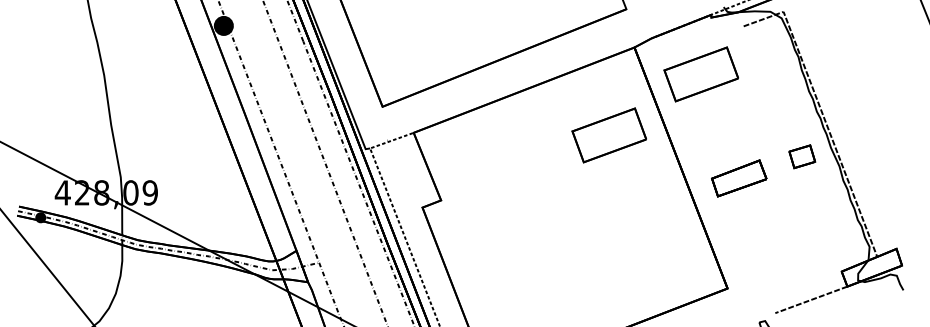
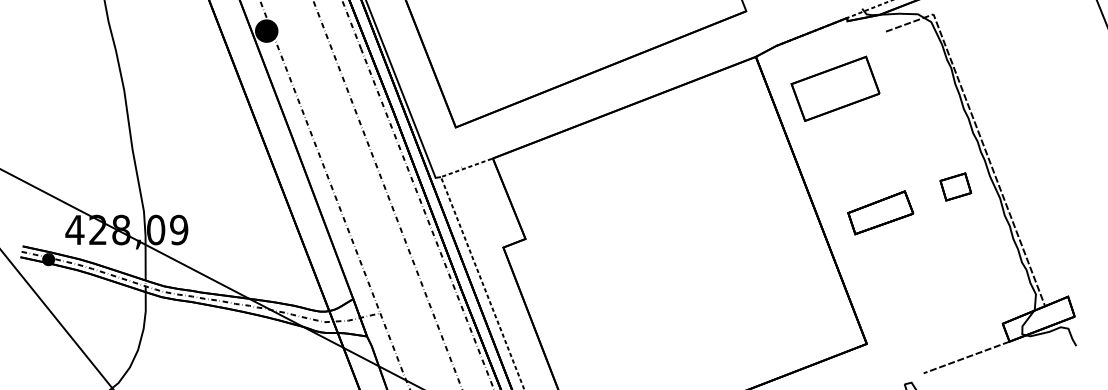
part: (608, 135) -> (724, 161), removed

